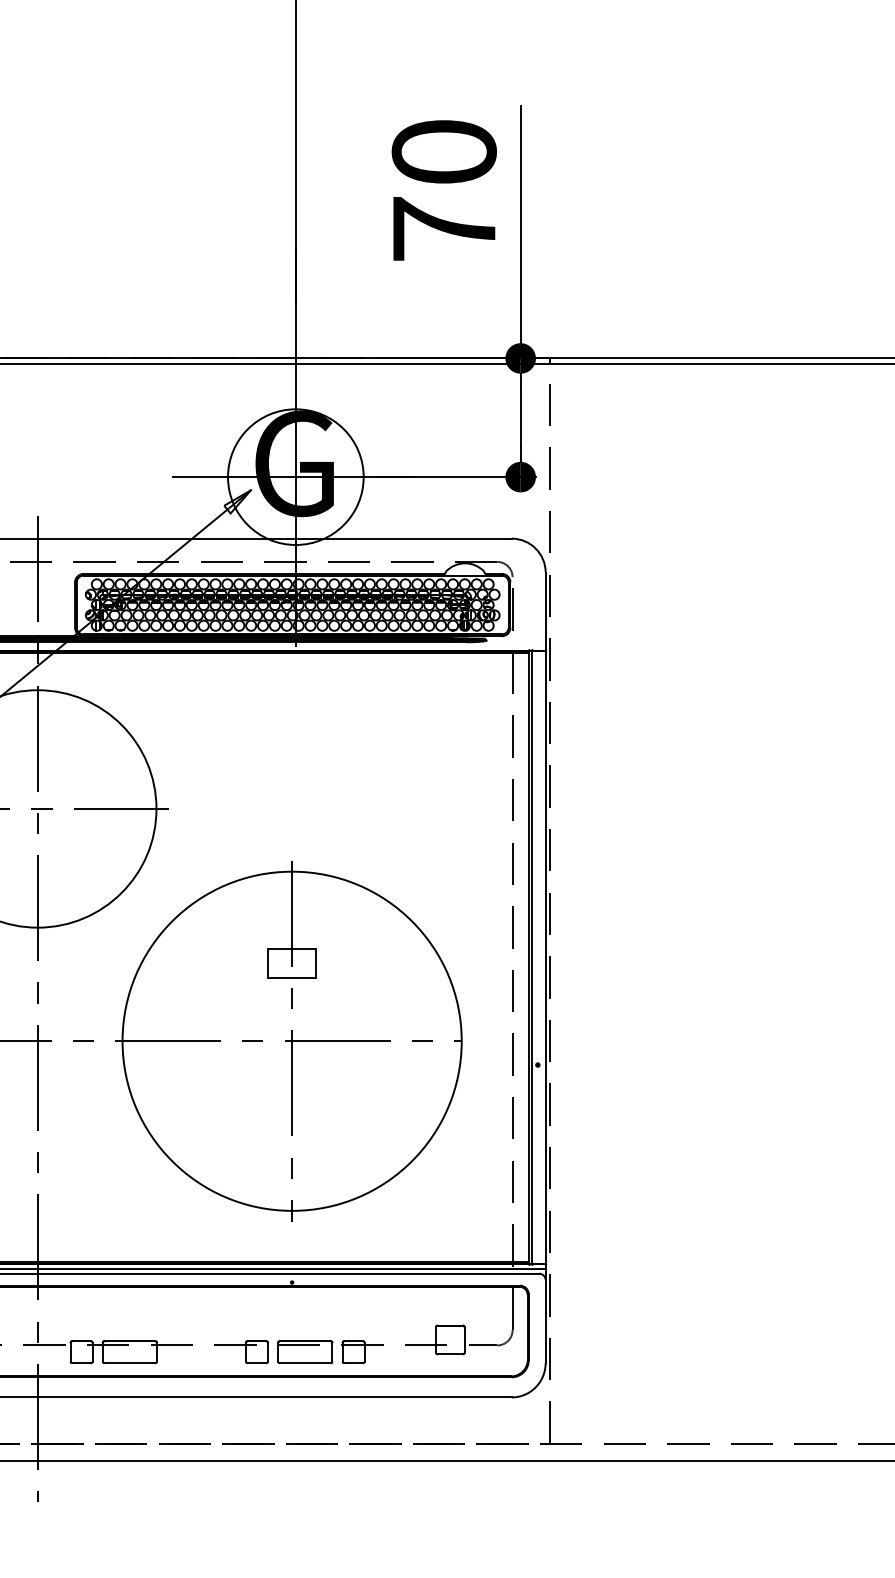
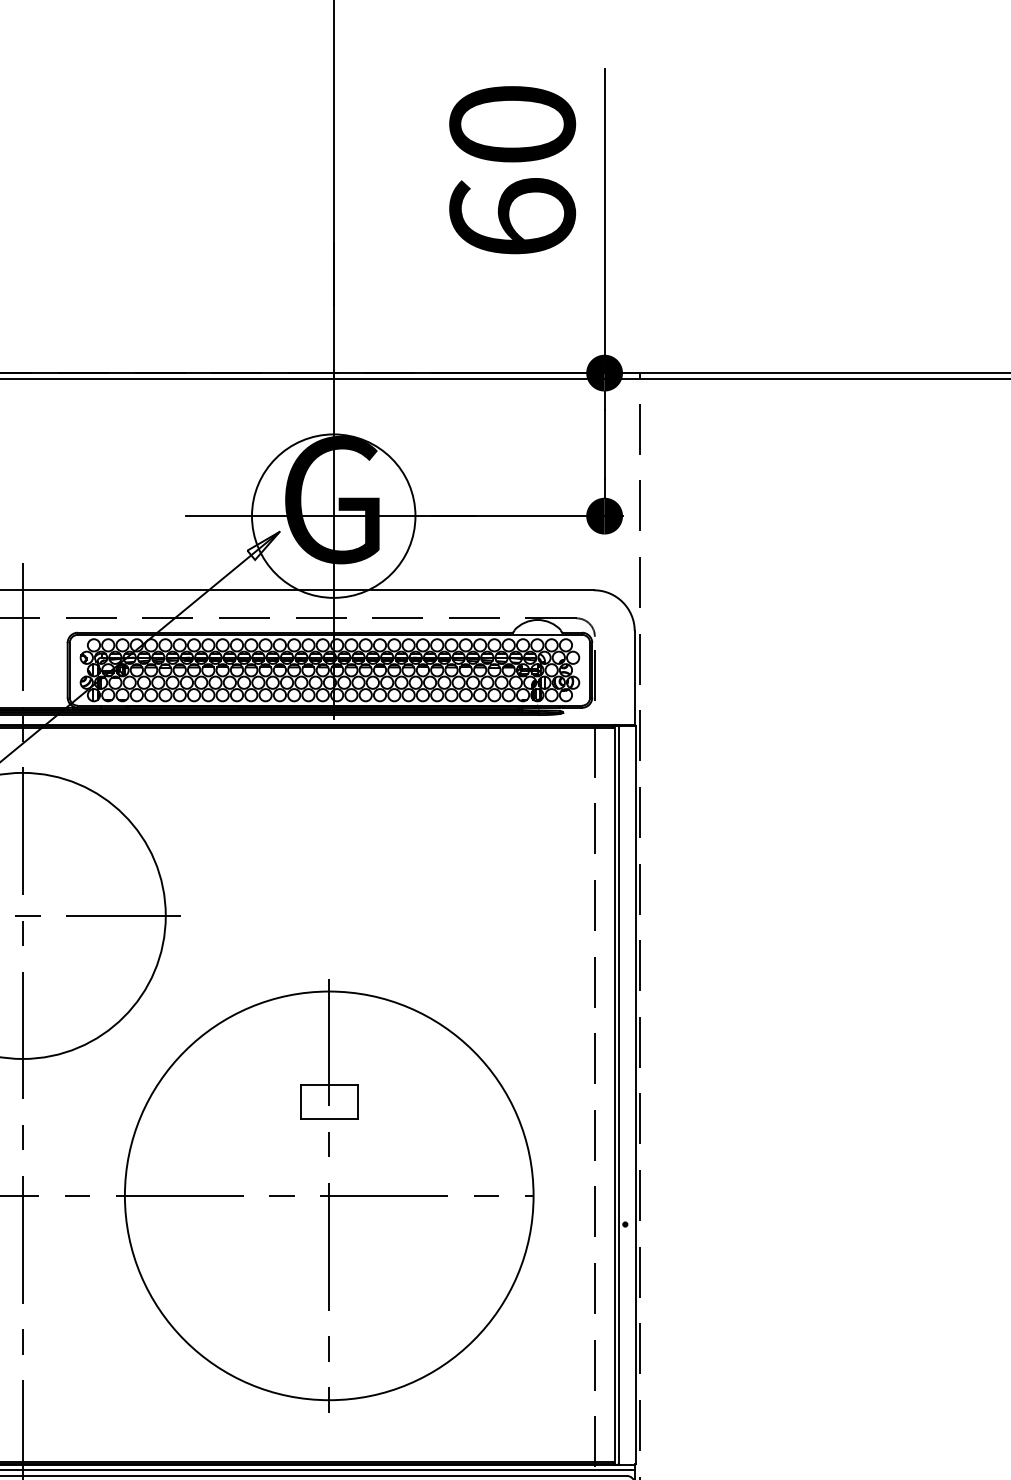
text: (443, 228) -> (511, 216), 70 -> 60

